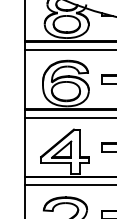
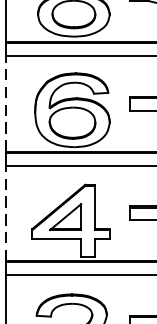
line: (24, 79) -> (5, 103), solid -> dashed
line: (24, 147) -> (5, 213), solid -> dashed

